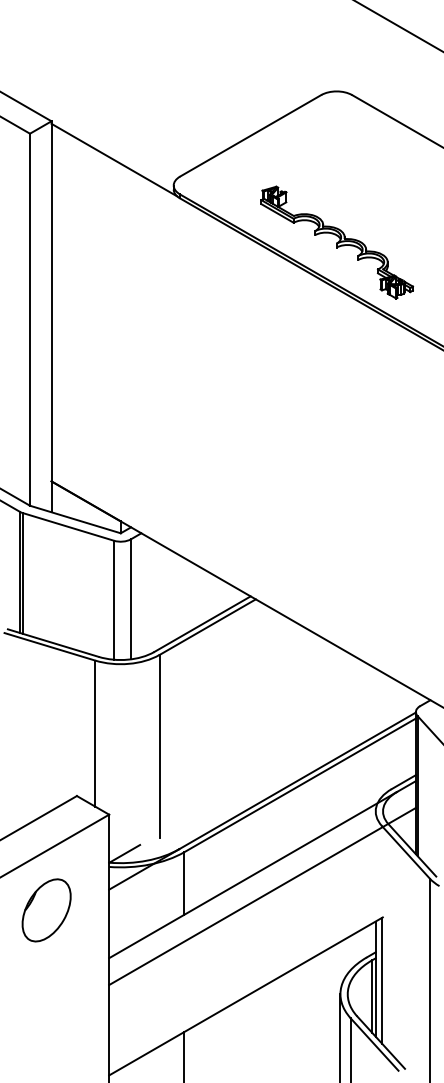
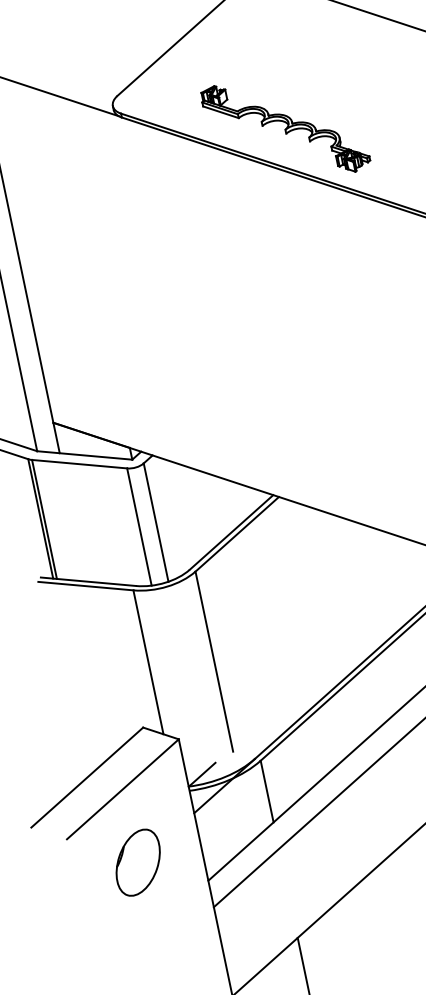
part: (46, 910) -> (138, 862), moved

